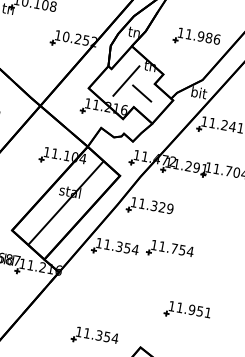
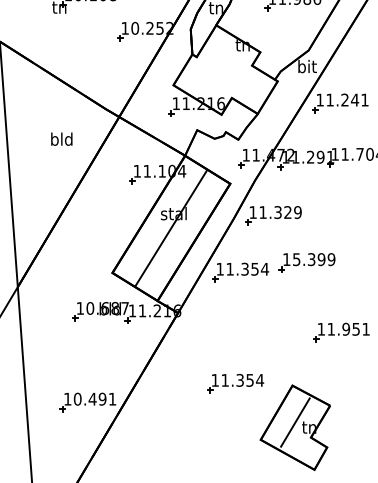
line: (125, 80) -> (216, 67), removed
line: (141, 93) -> (238, 79), removed
text: (176, 249) -> (314, 259), 11.754 -> 15.399

